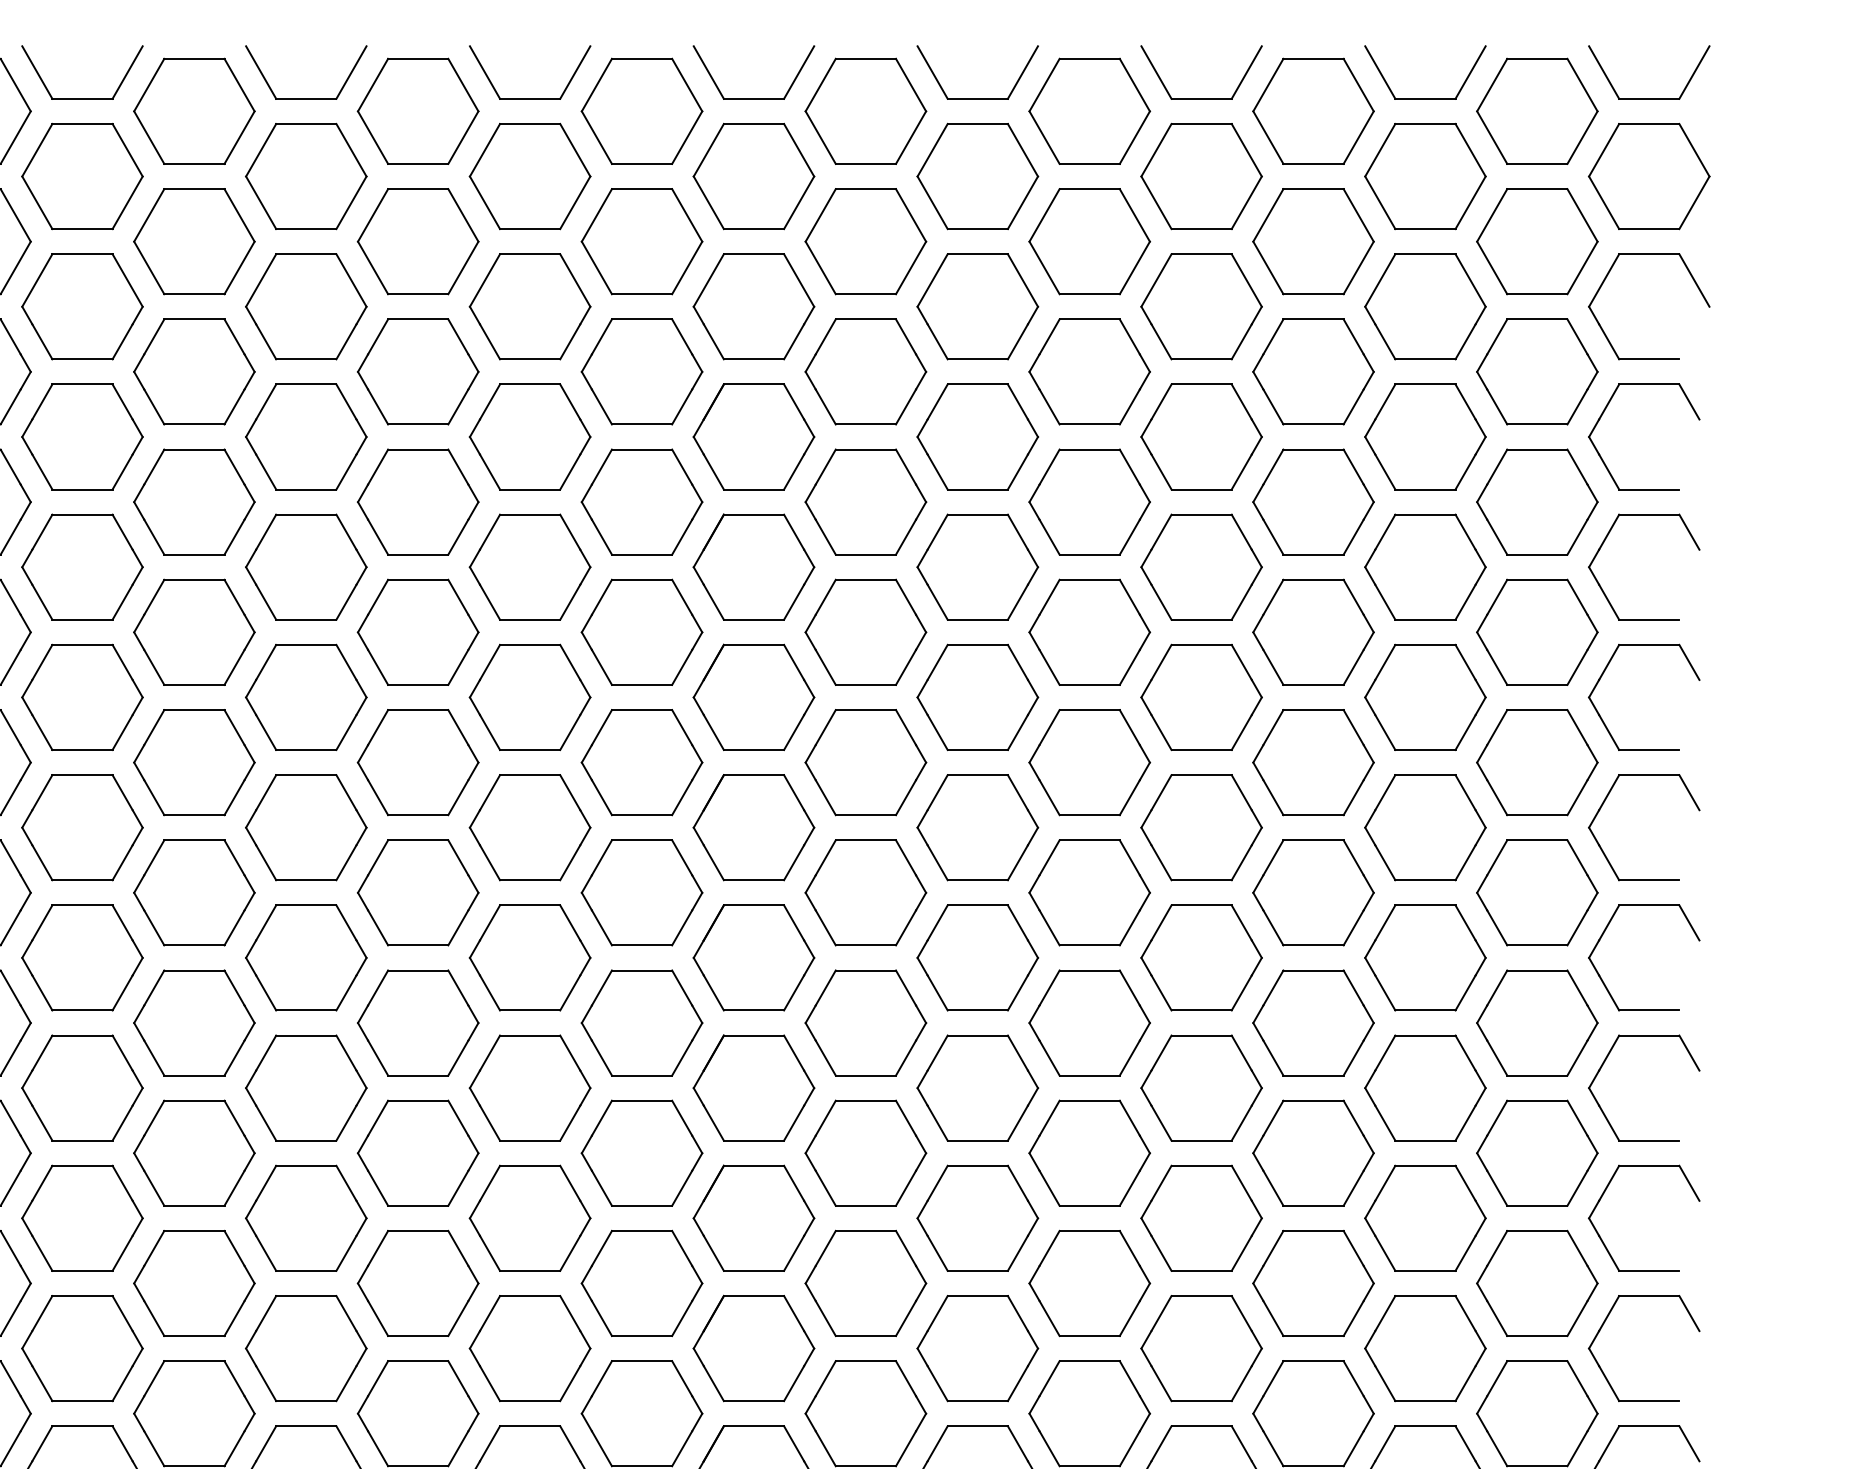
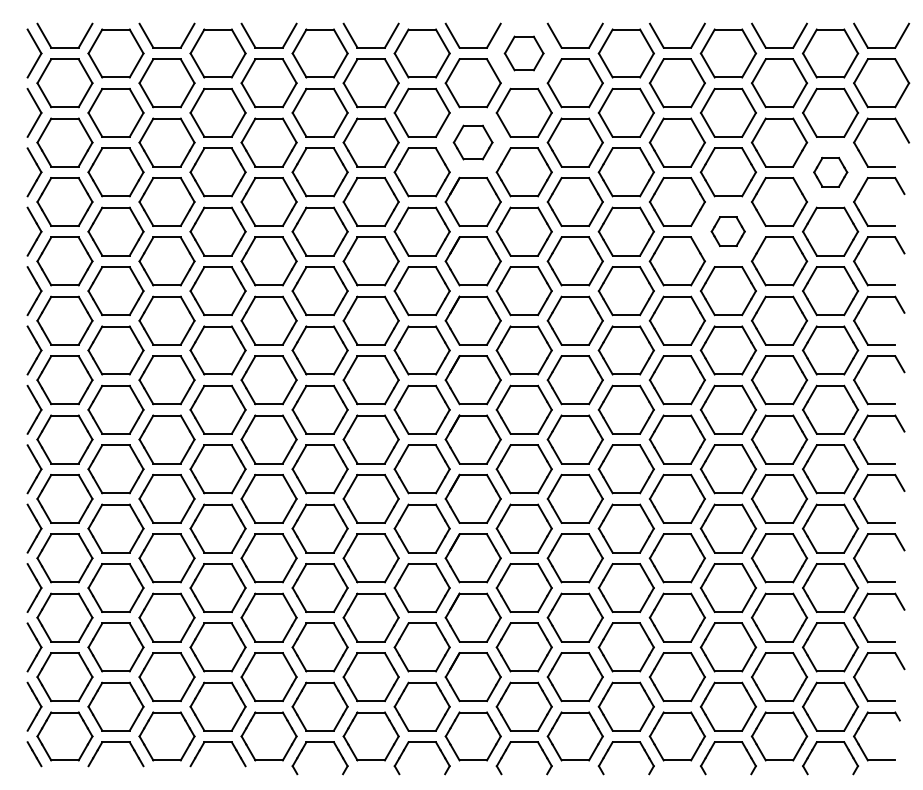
part: (864, 111) -> (523, 53), size x0.7
part: (752, 306) -> (472, 142), size x0.7
part: (1537, 372) -> (830, 172), size x0.6
part: (1311, 501) -> (727, 231), size x0.6

